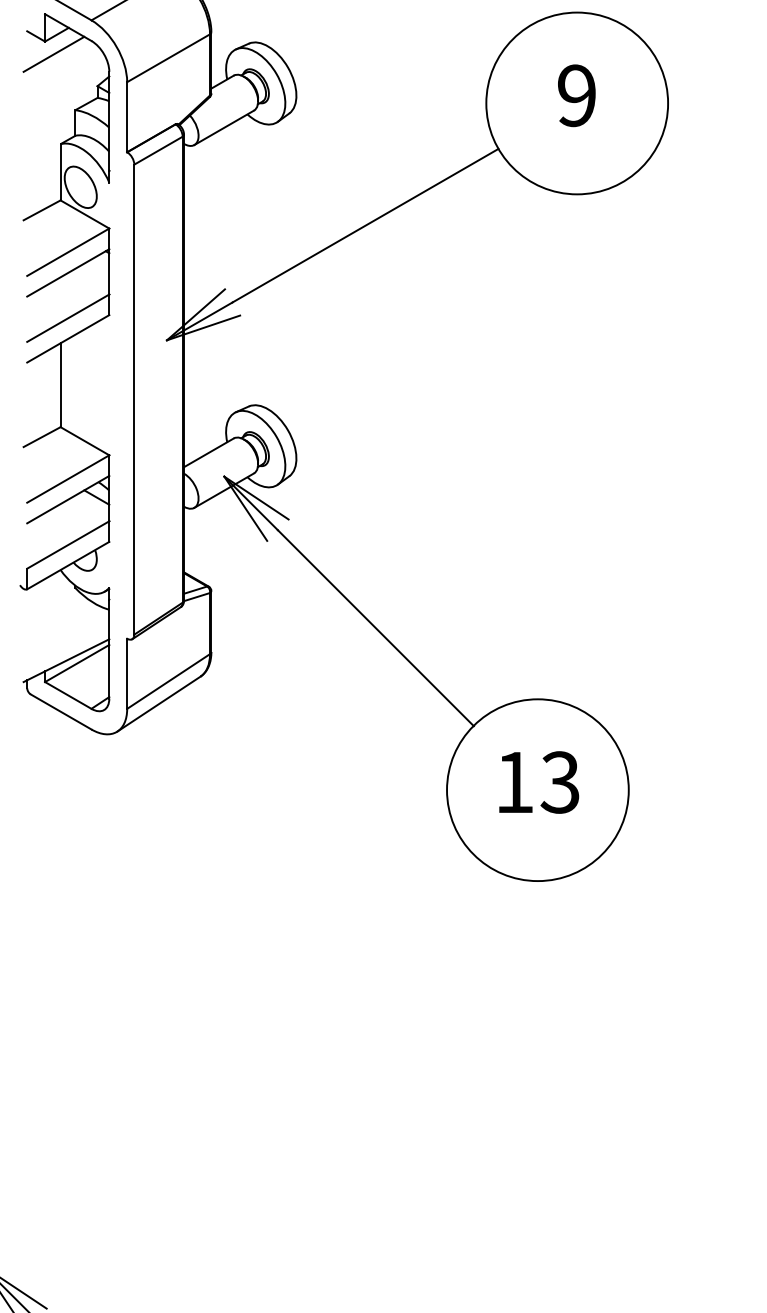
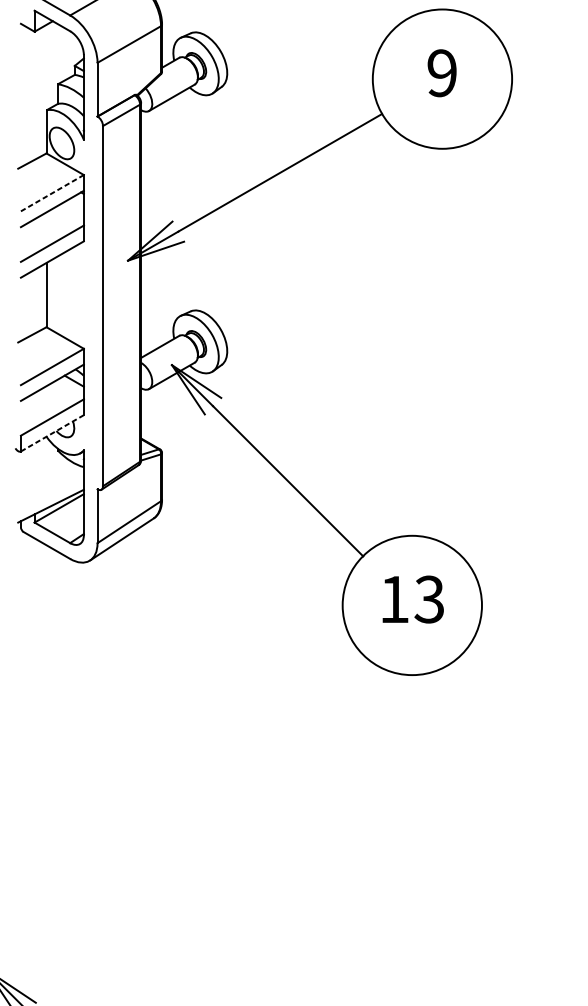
line: (53, 53) -> (41, 40), removed
line: (68, 252) -> (52, 193), solid -> dashed
line: (68, 565) -> (52, 433), solid -> dashed

